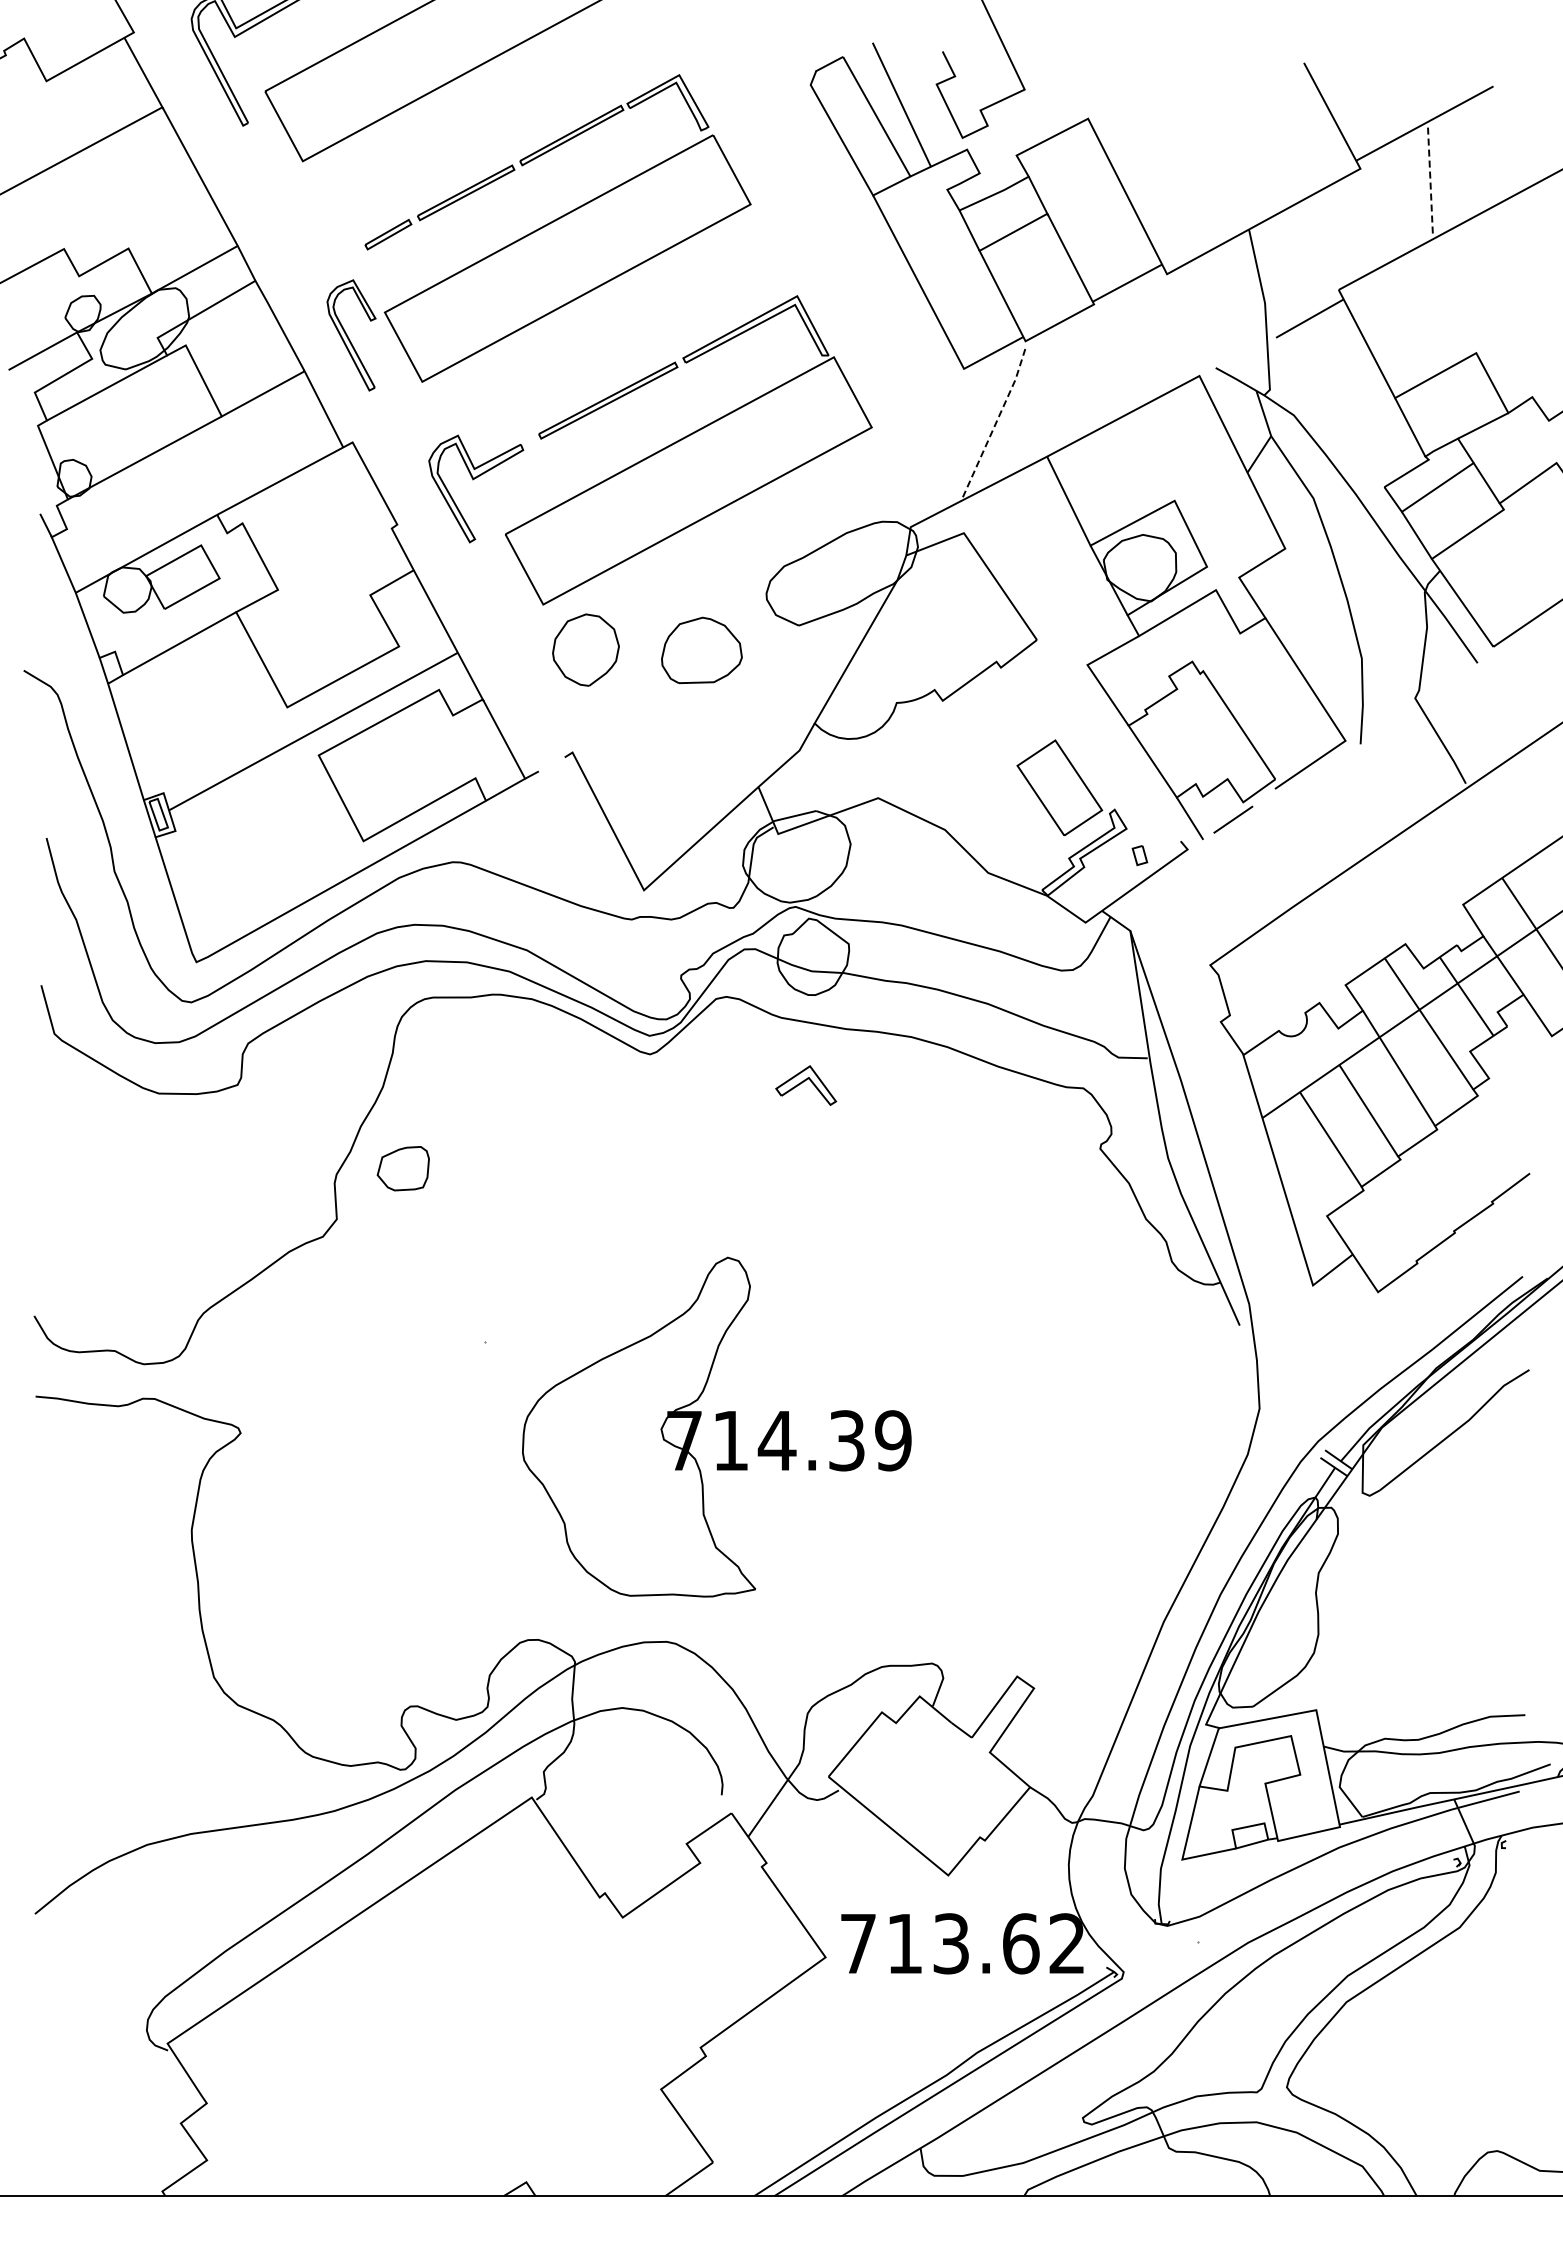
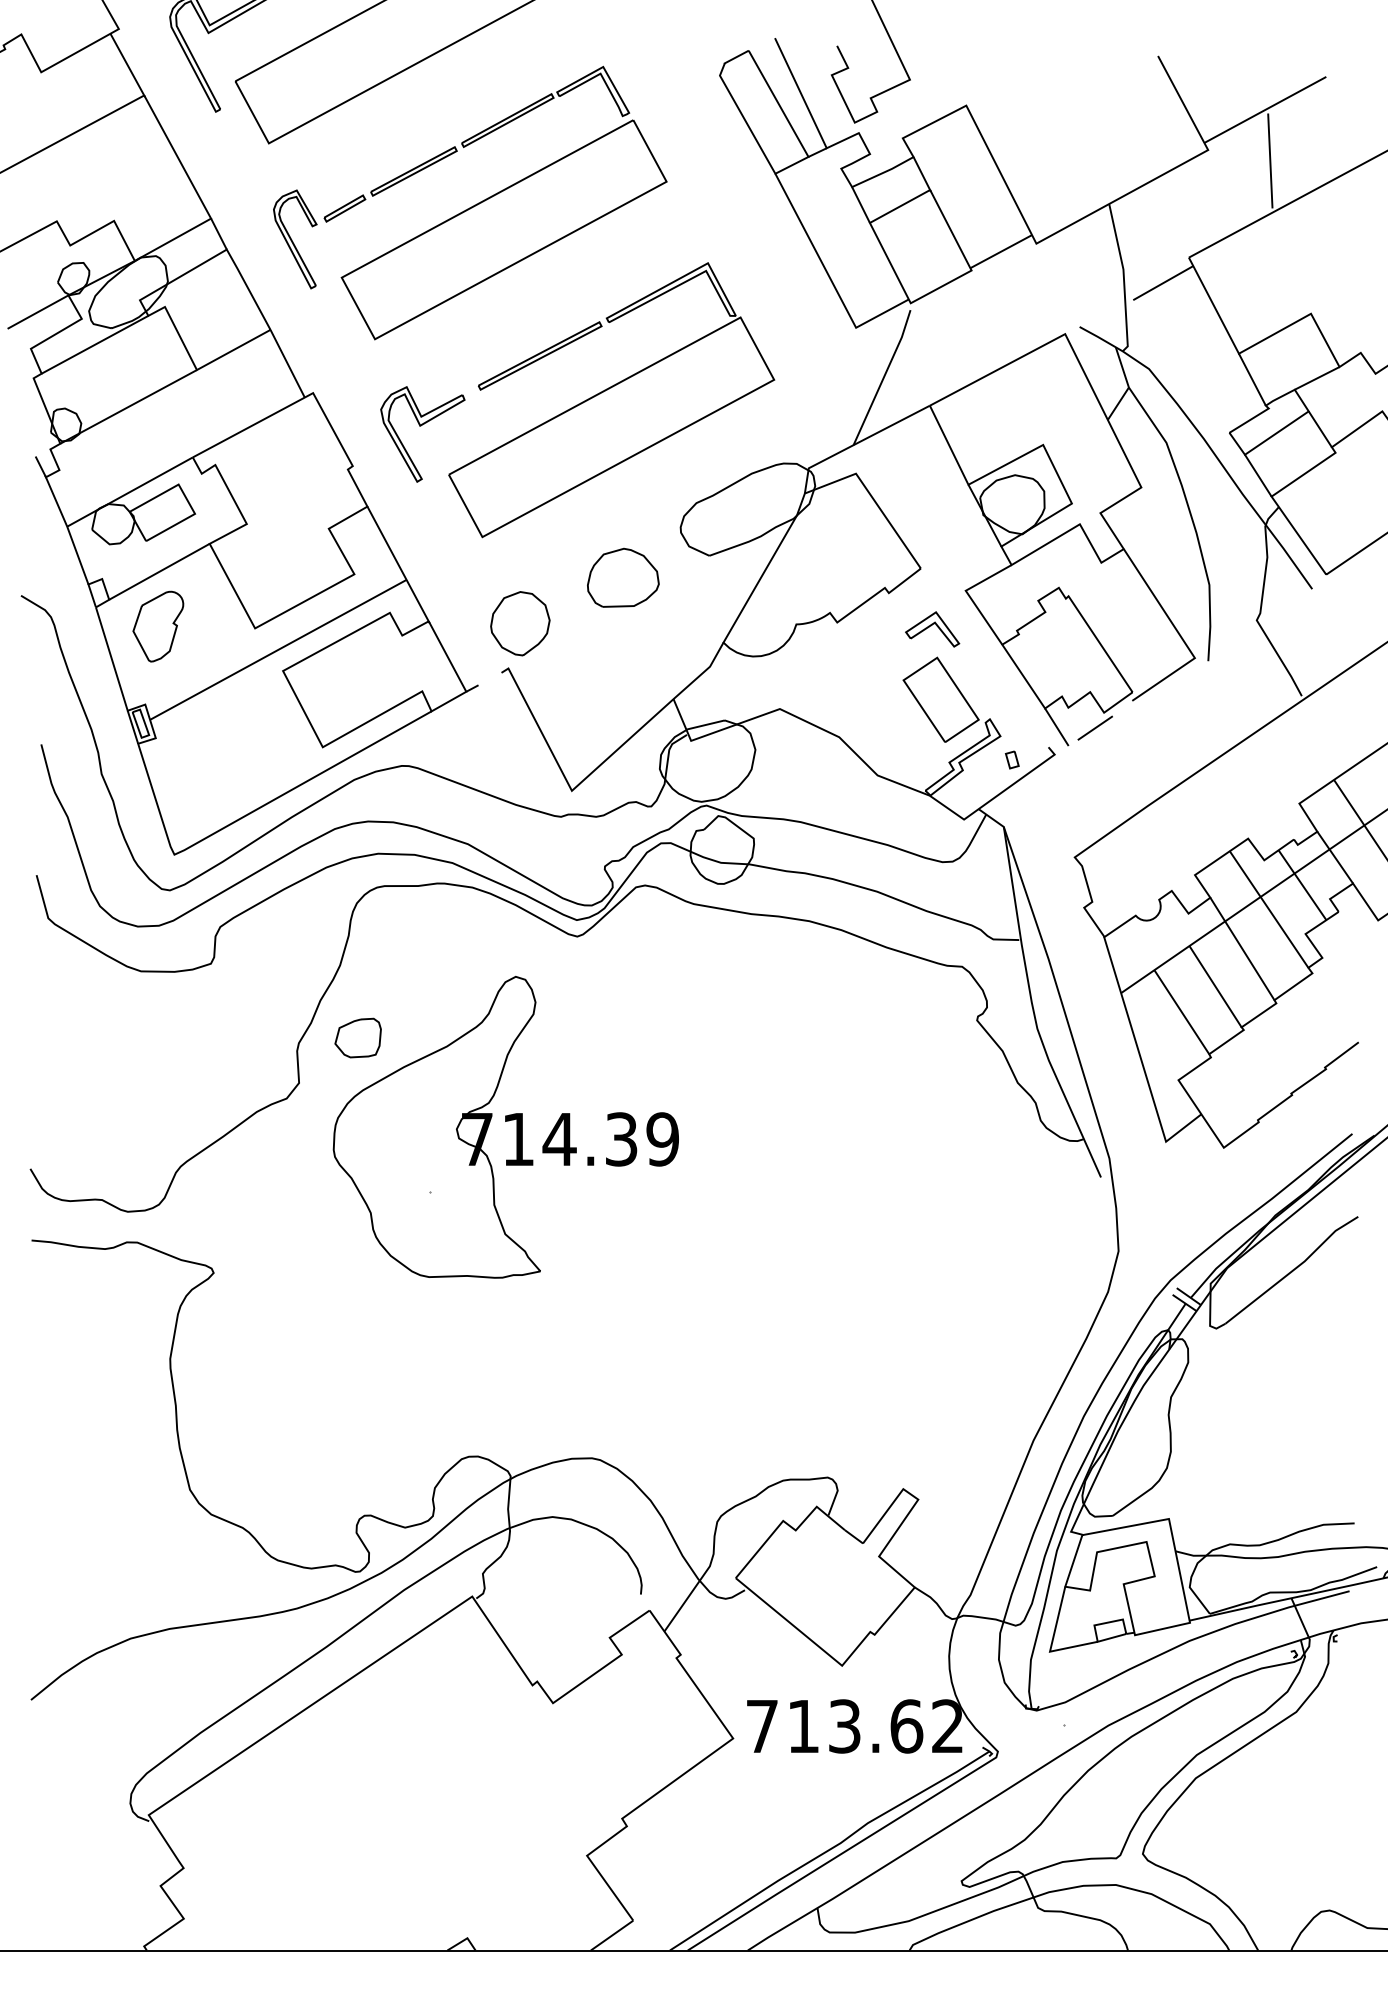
line: (1430, 181) -> (1270, 161), dashed -> solid
part: (351, 335) -> (295, 239), moved
line: (995, 424) -> (884, 377), dashed -> solid
part: (585, 649) -> (519, 623), moved
part: (178, 705) -> (158, 626), added
part: (806, 1085) -> (932, 629), moved
part: (716, 1426) -> (505, 1126), moved

